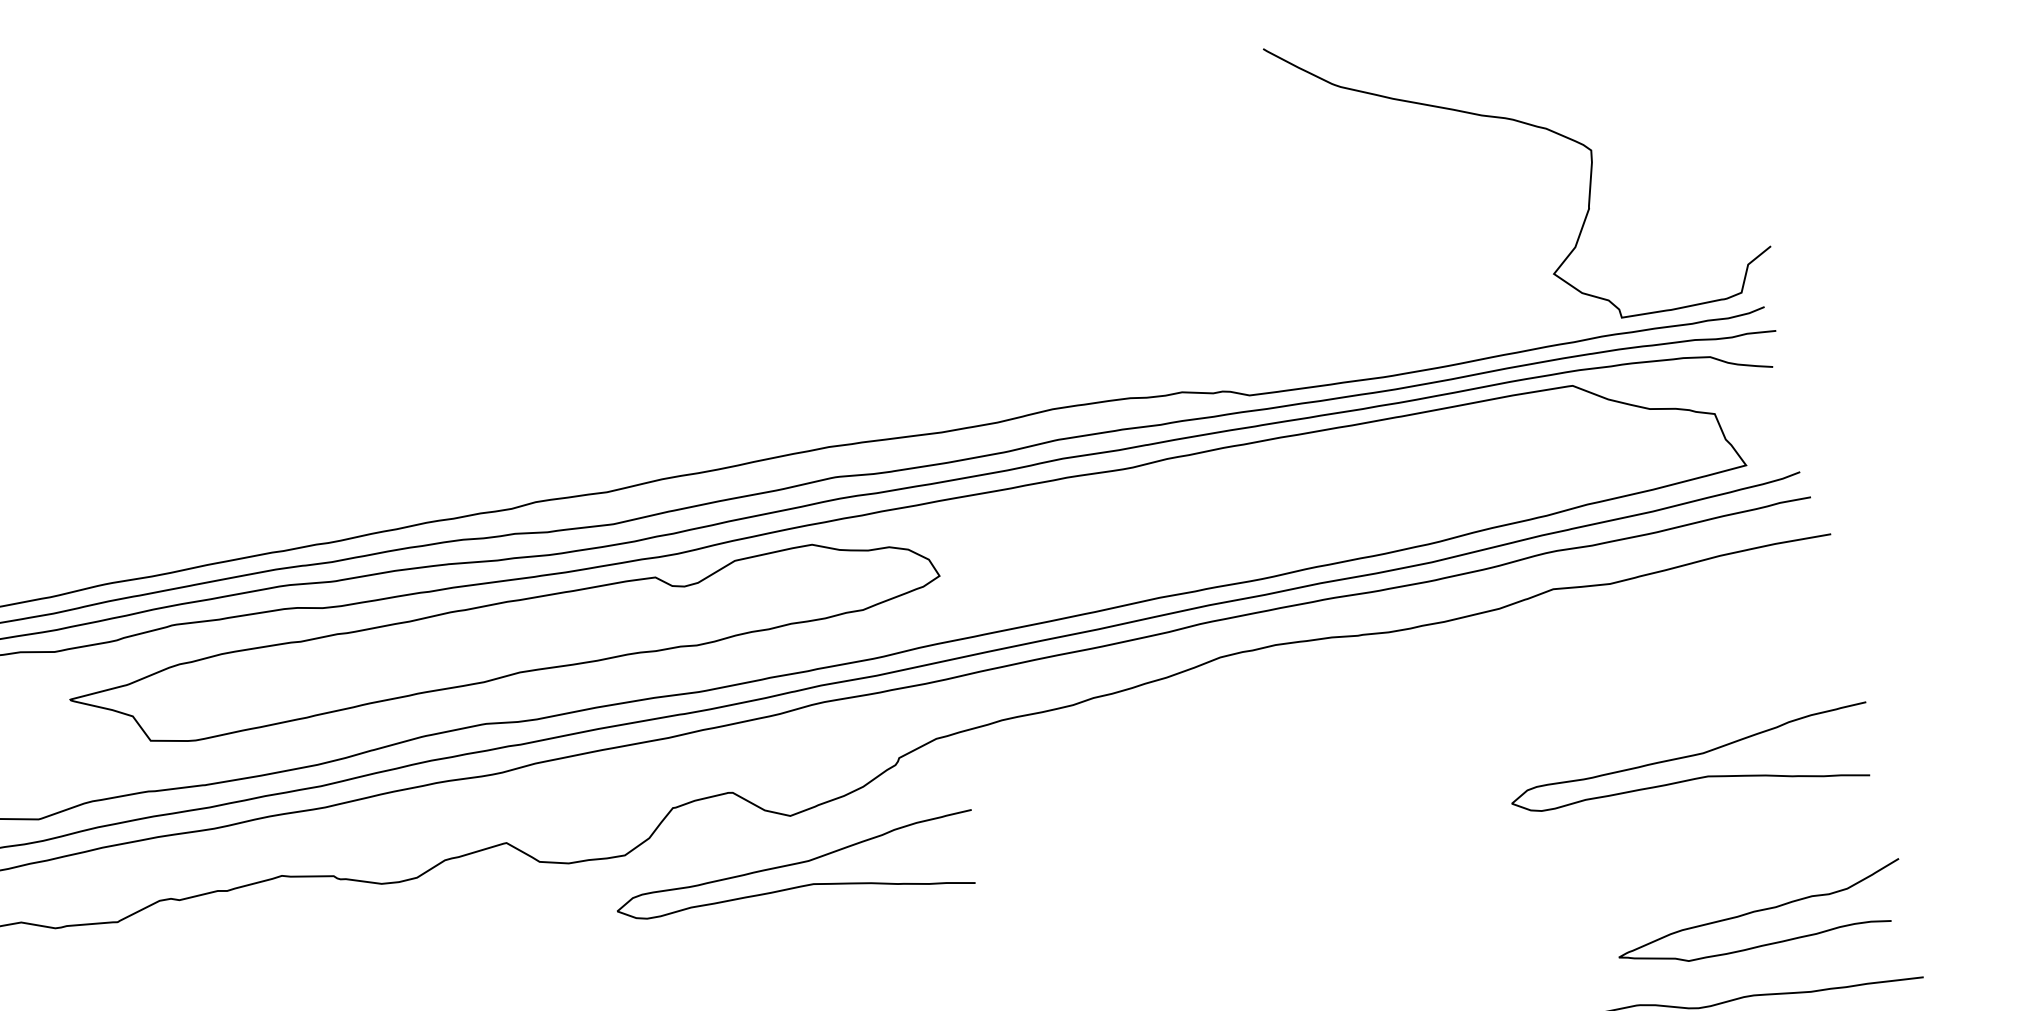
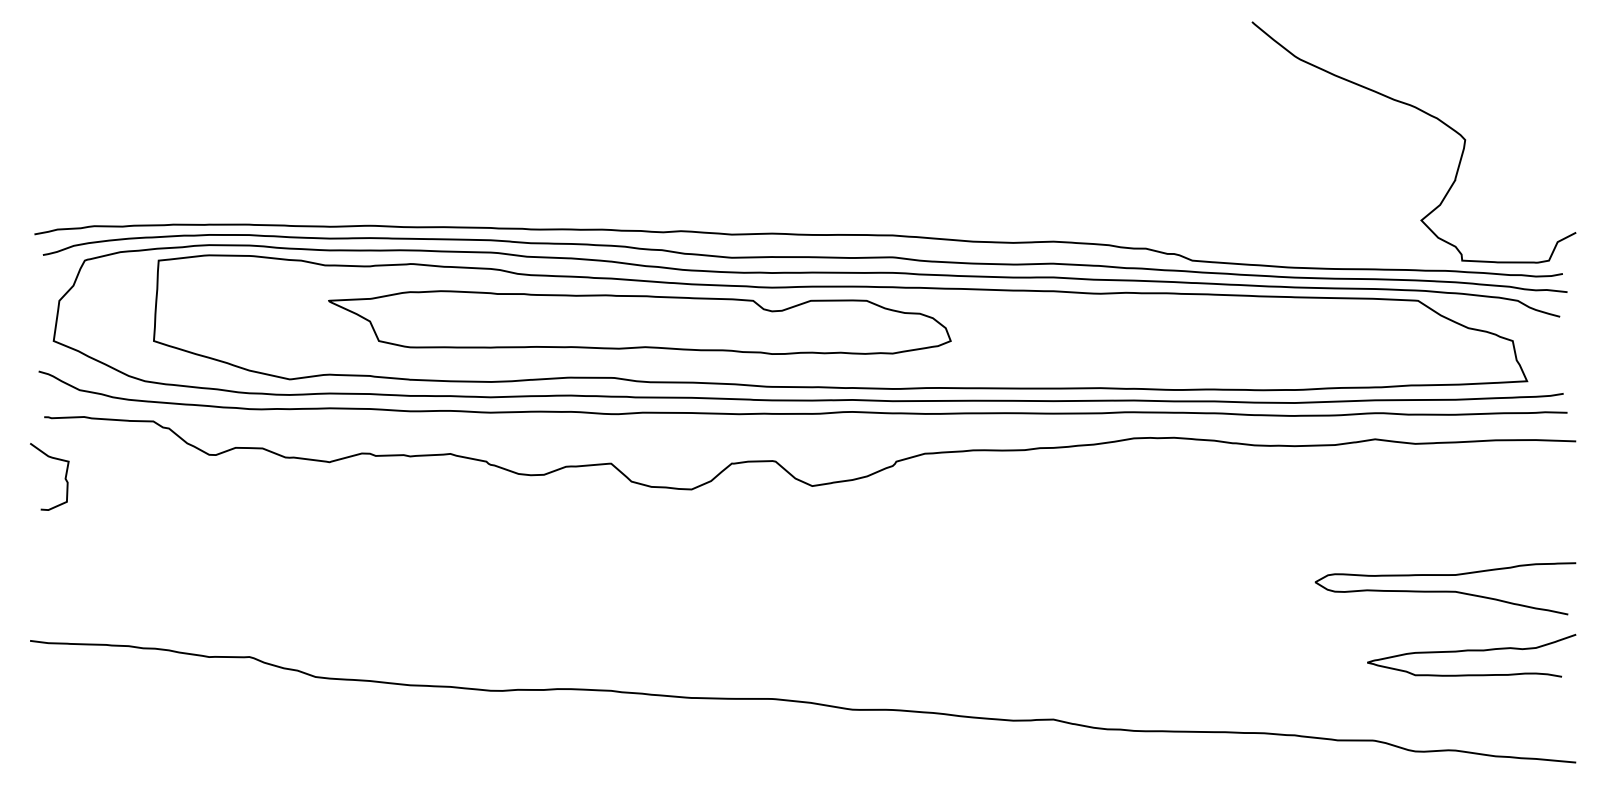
curve: (799, 885) -> (808, 535), removed
curve: (1759, 912) -> (1471, 651), moved

